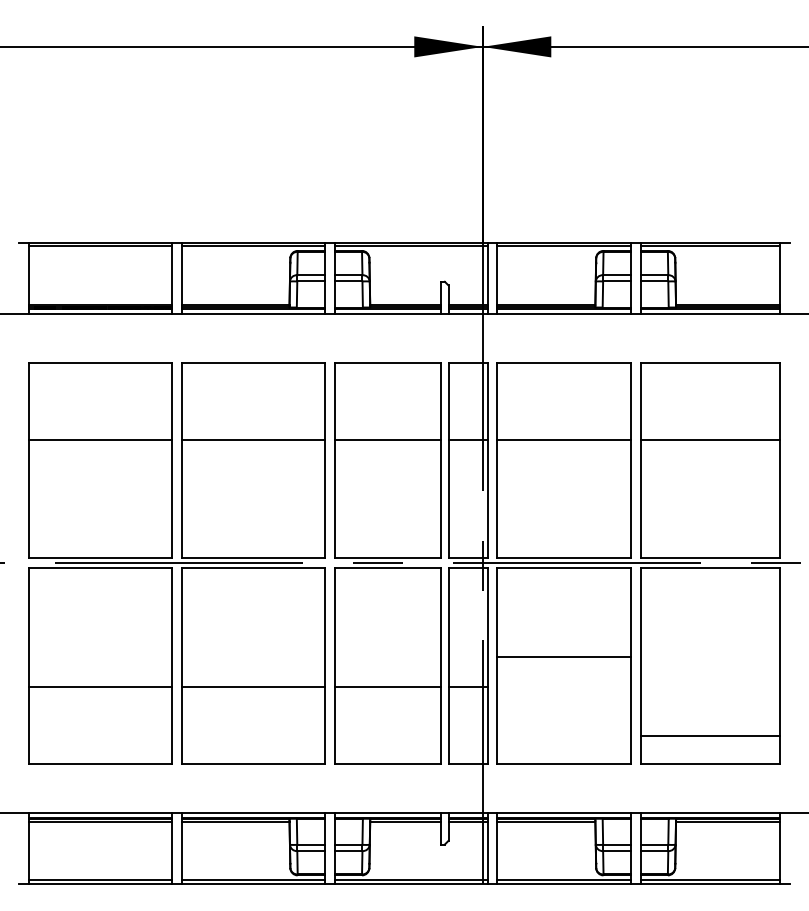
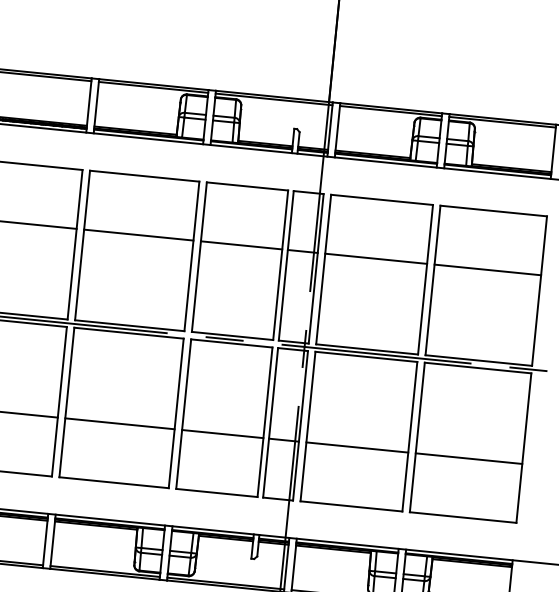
line: (563, 656) -> (356, 447), moved
line: (710, 735) -> (469, 458), moved

